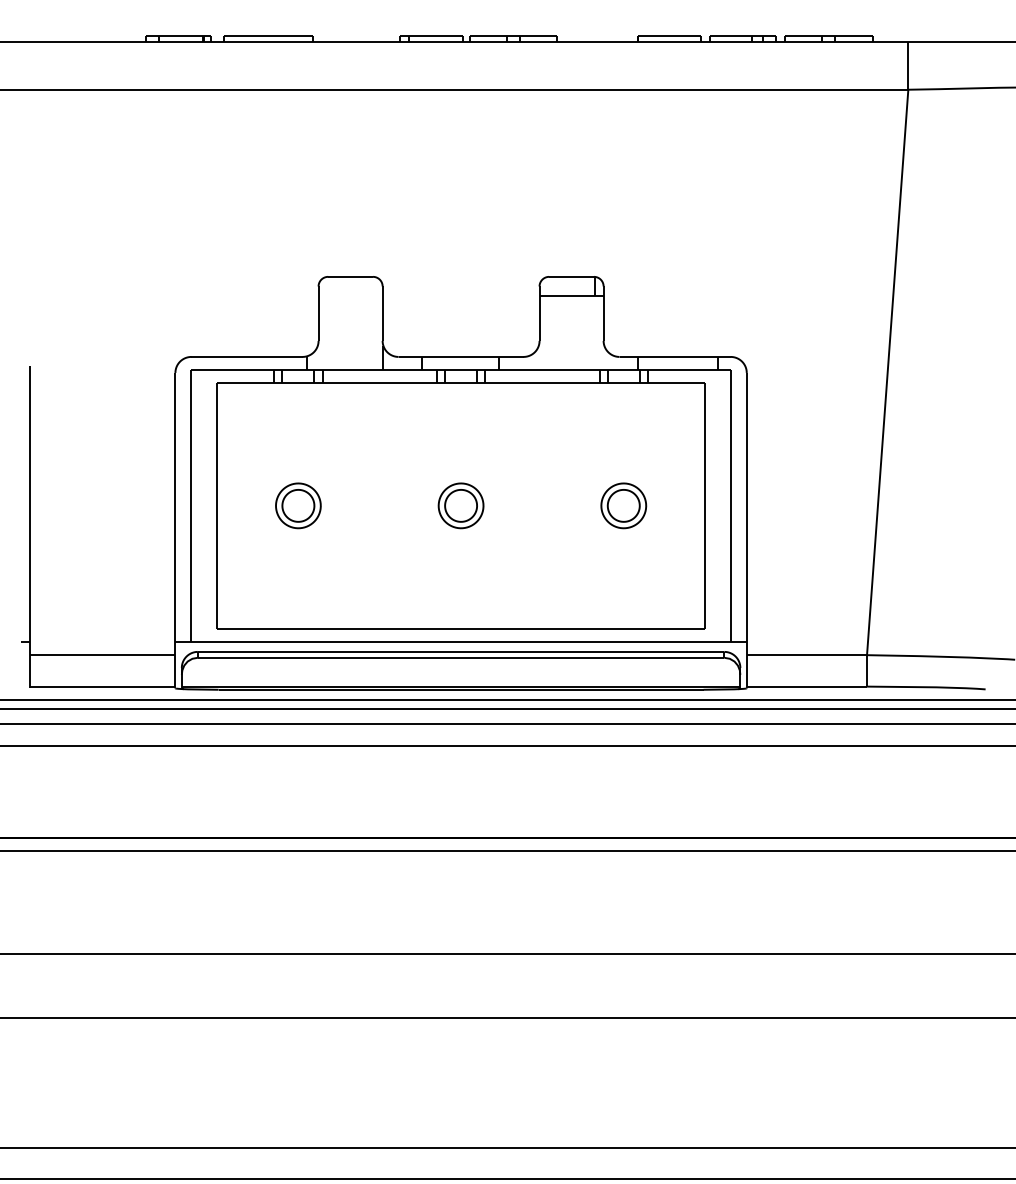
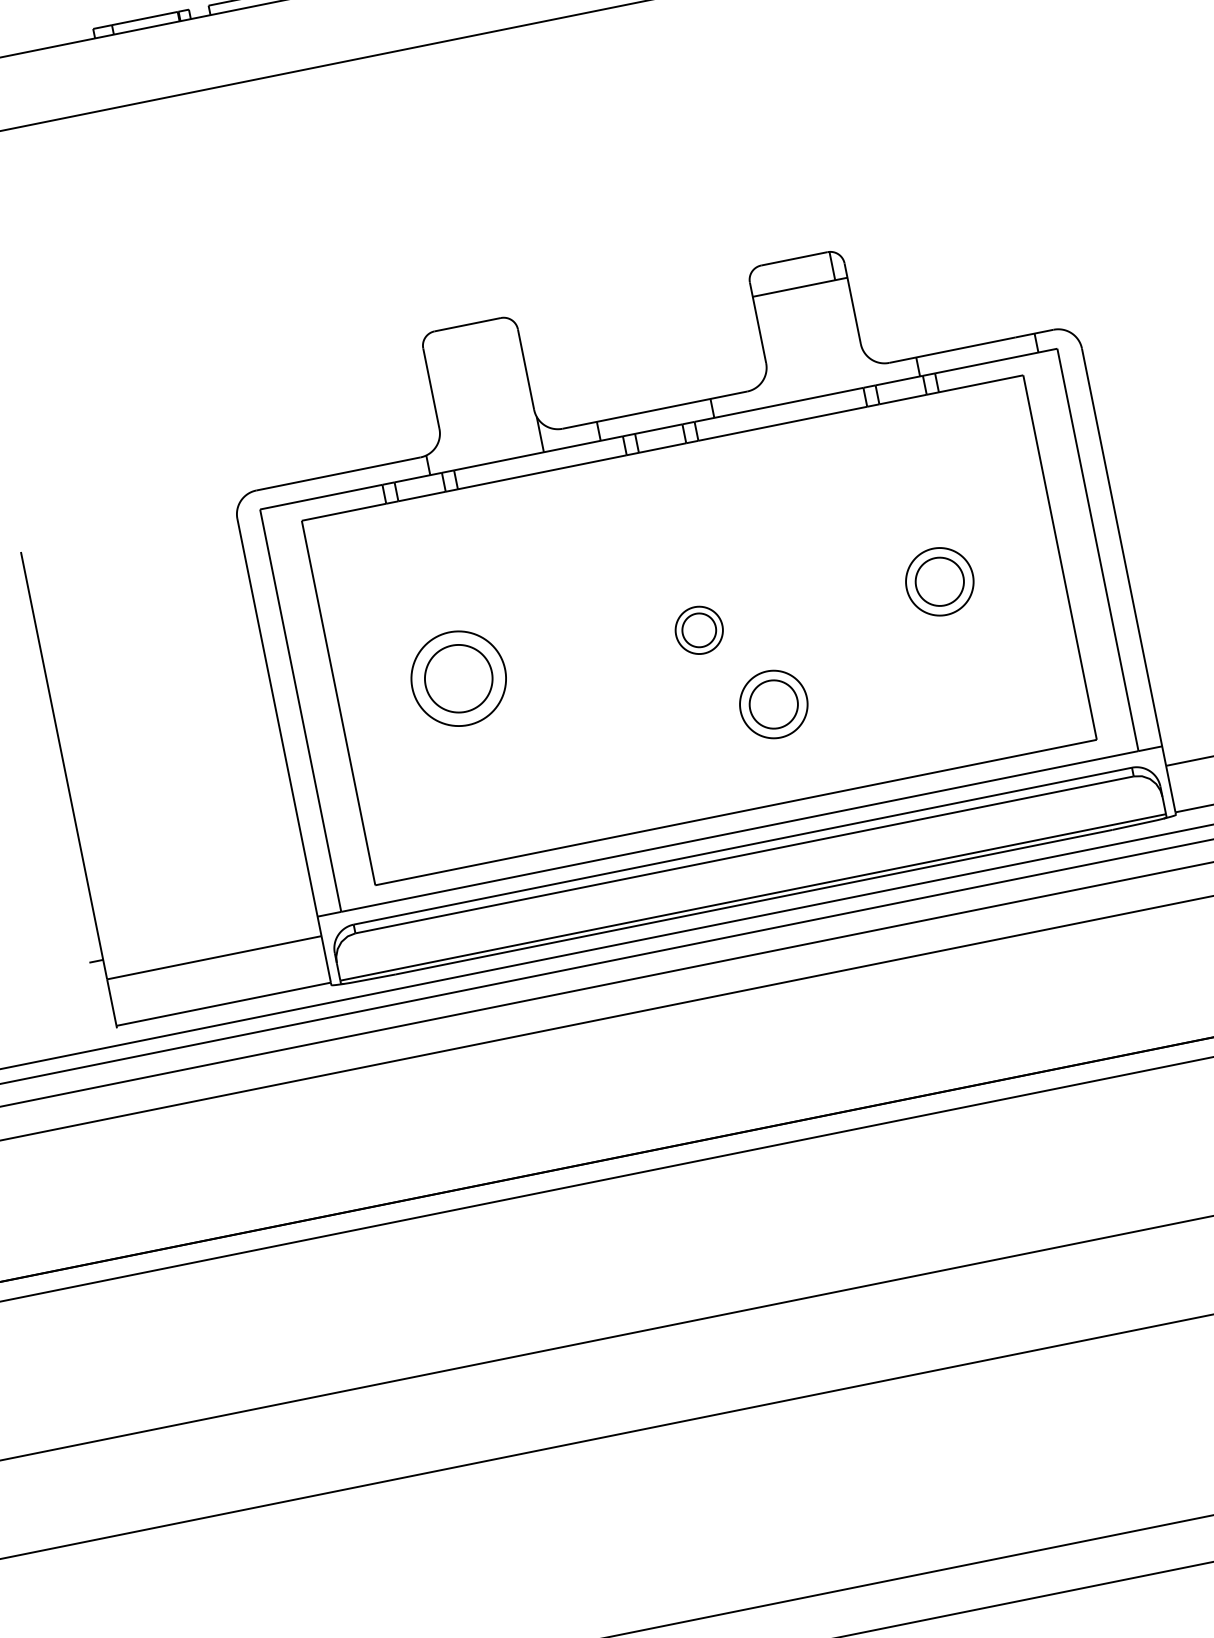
part: (298, 505) -> (458, 678), size x1.4
part: (460, 505) -> (698, 629), size x0.7
part: (499, 563) -> (773, 704), added

